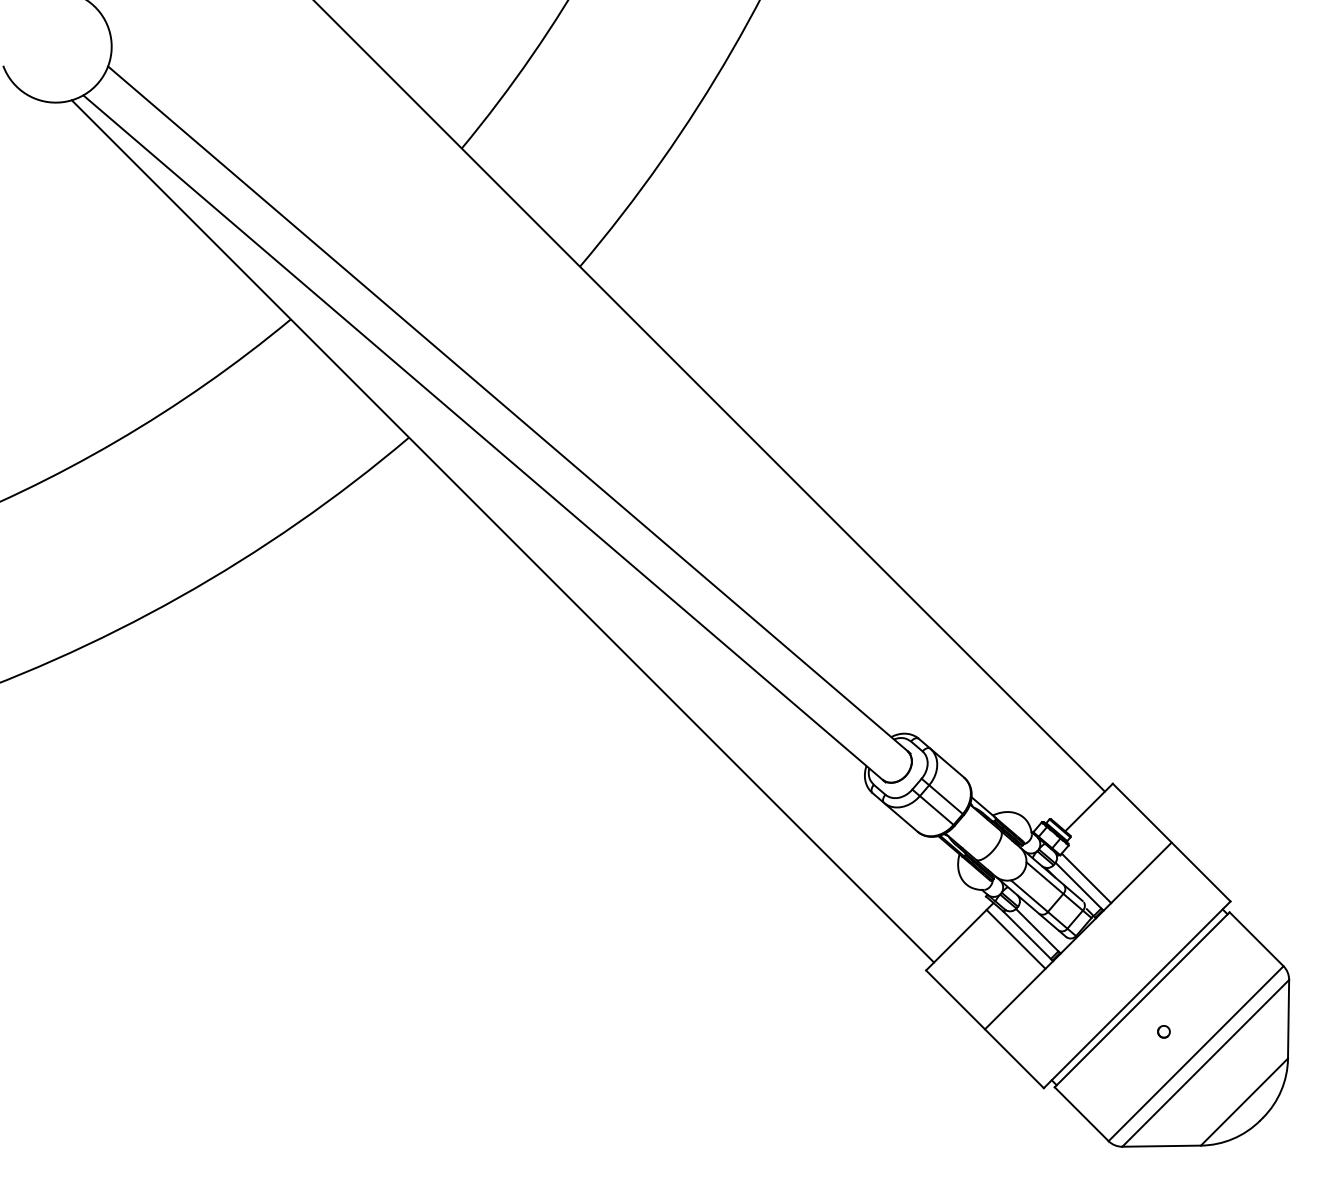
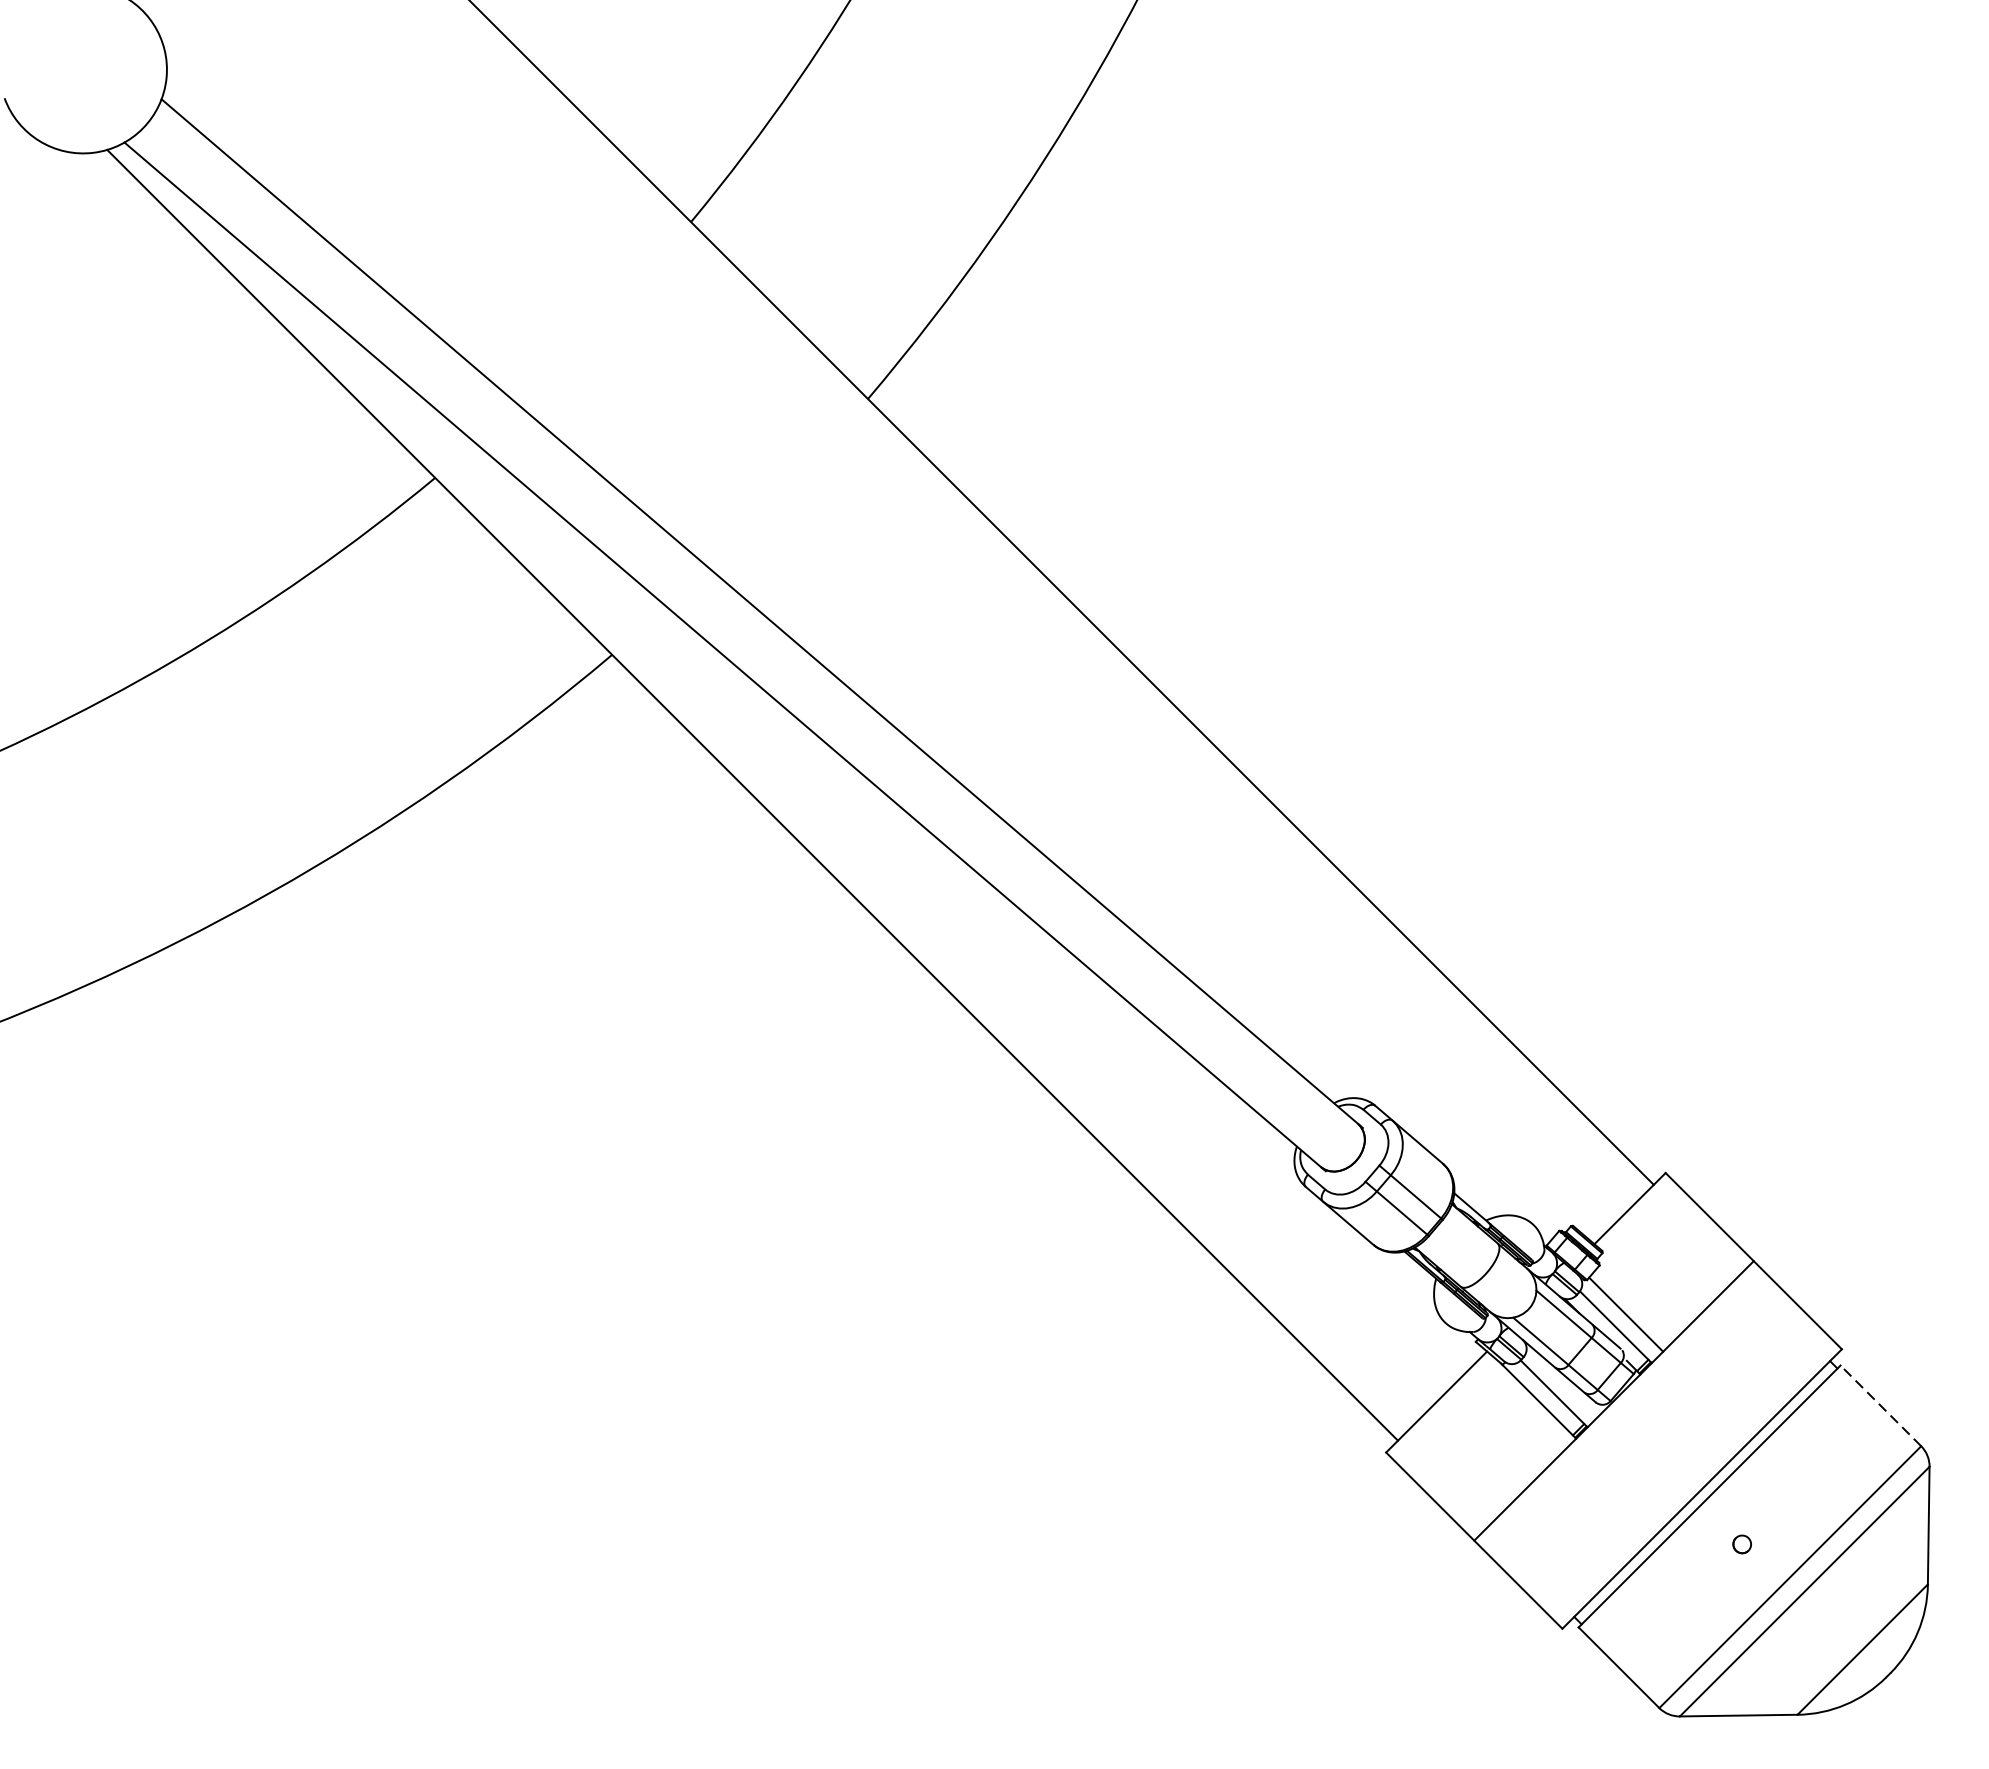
line: (1015, 938) -> (1519, 1404), removed
line: (1256, 938) -> (1880, 1404), solid -> dashed

